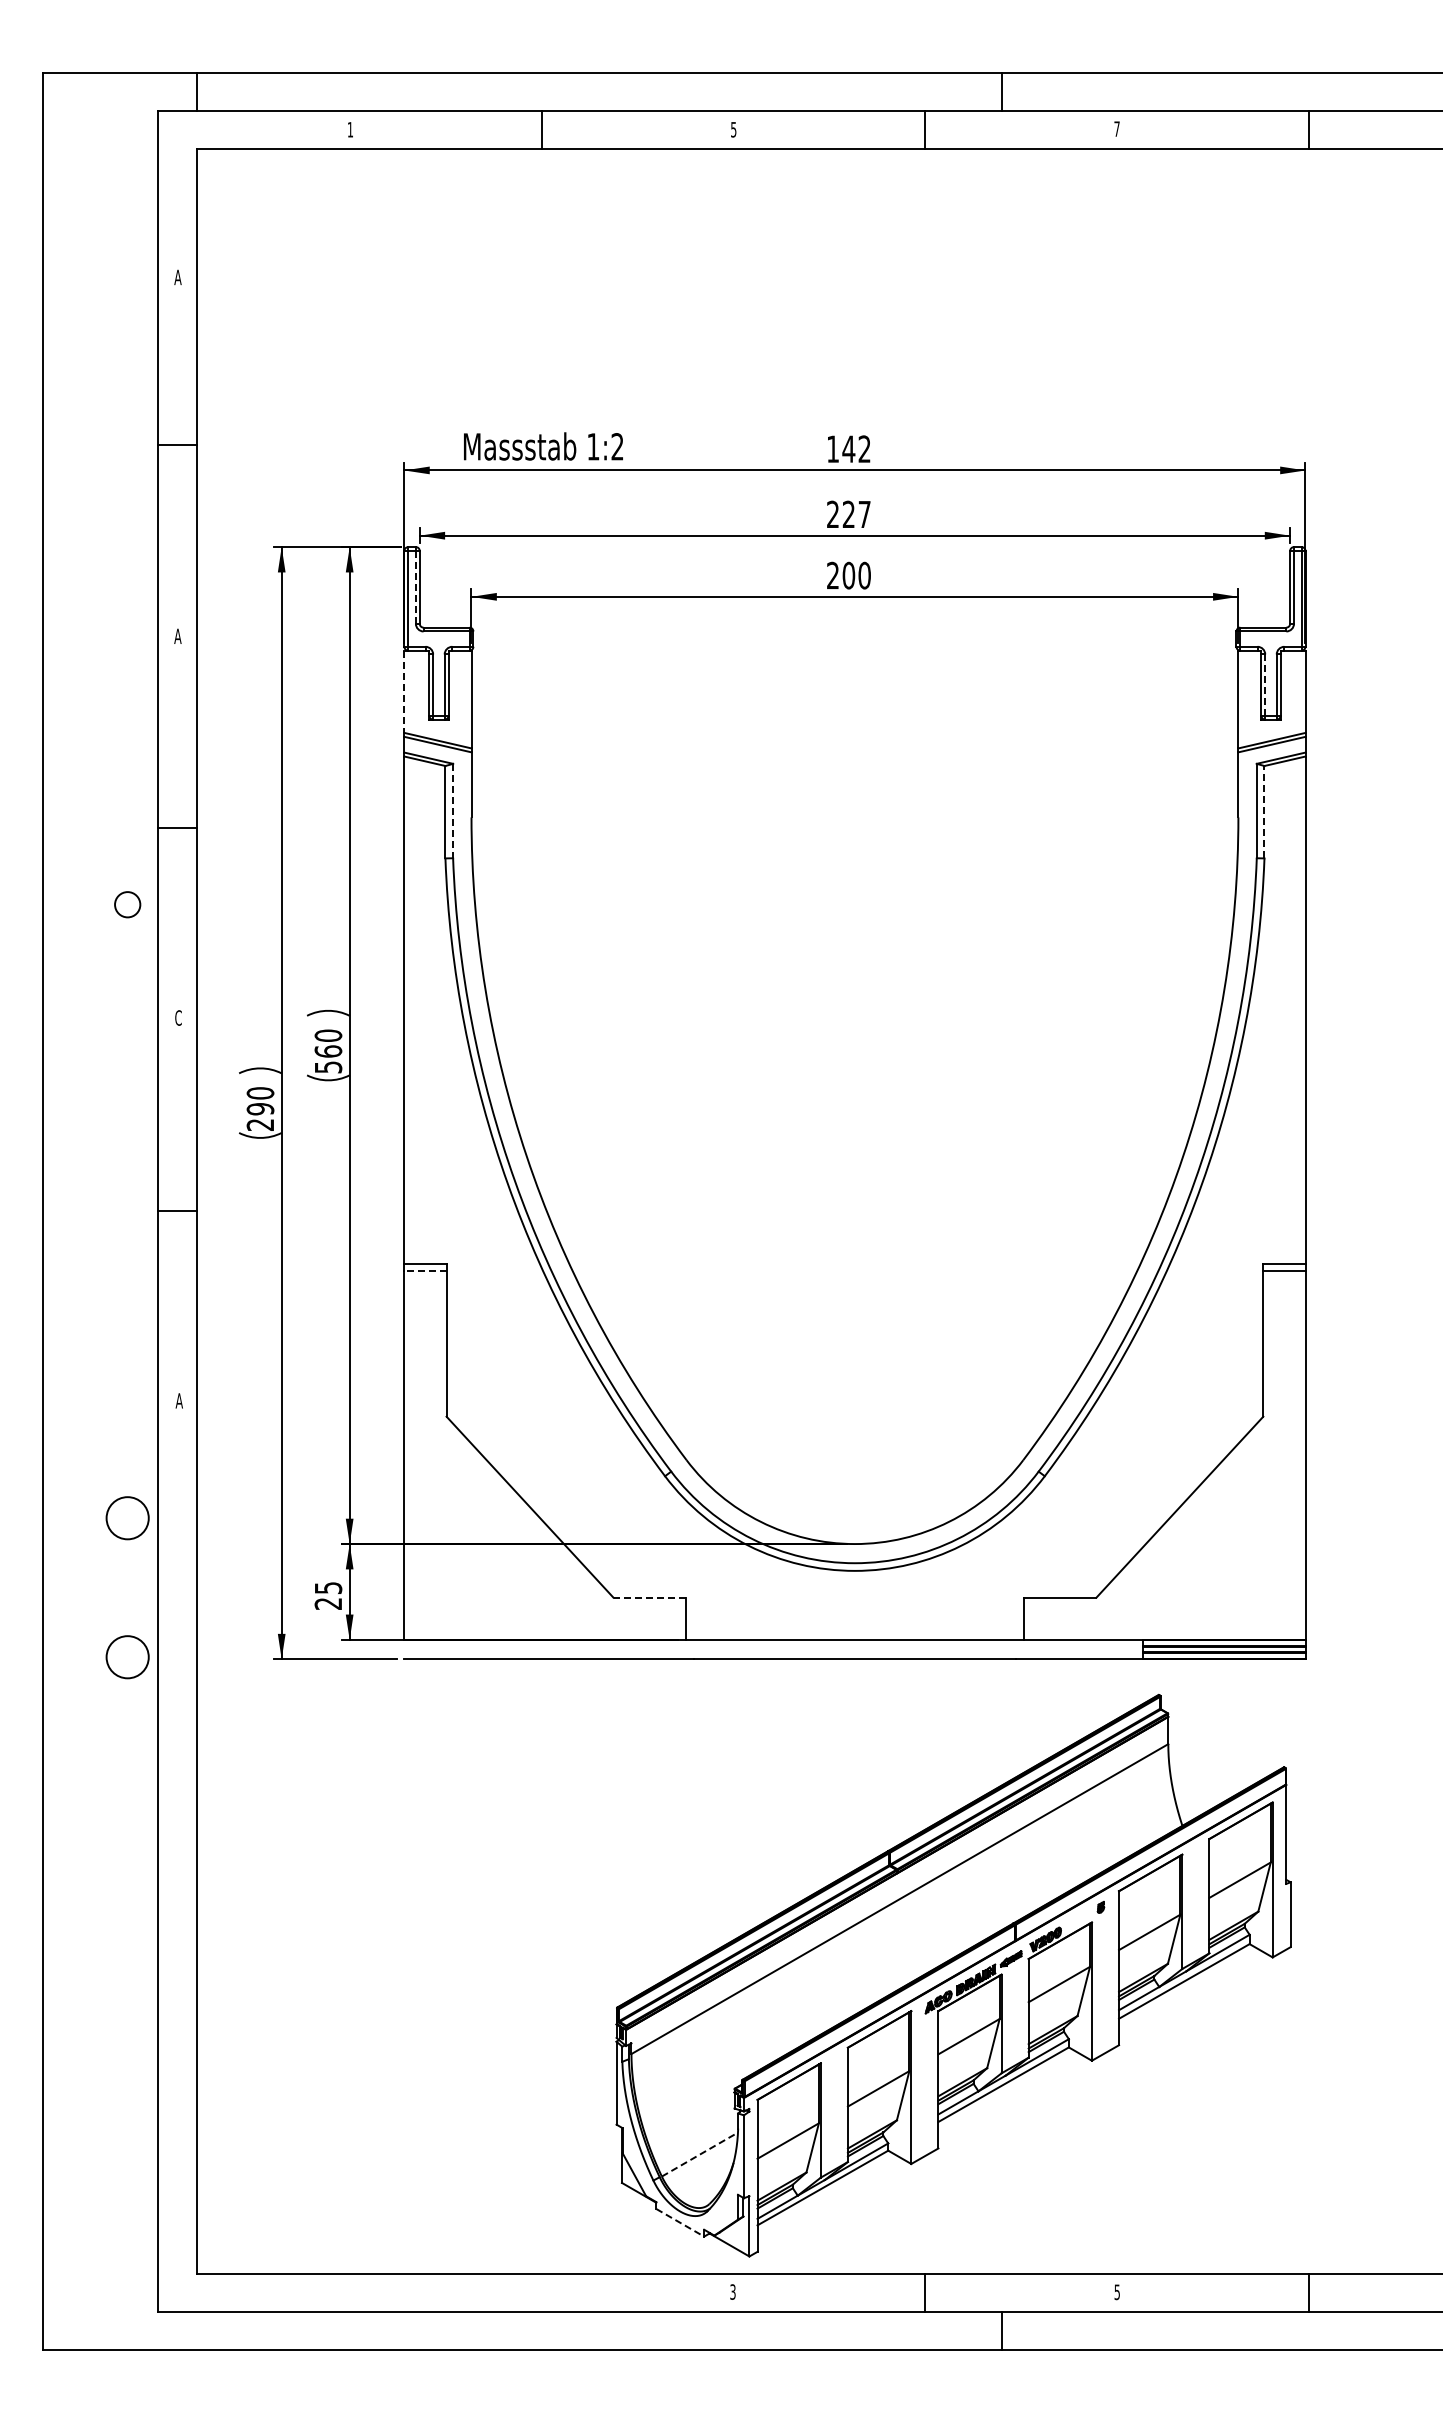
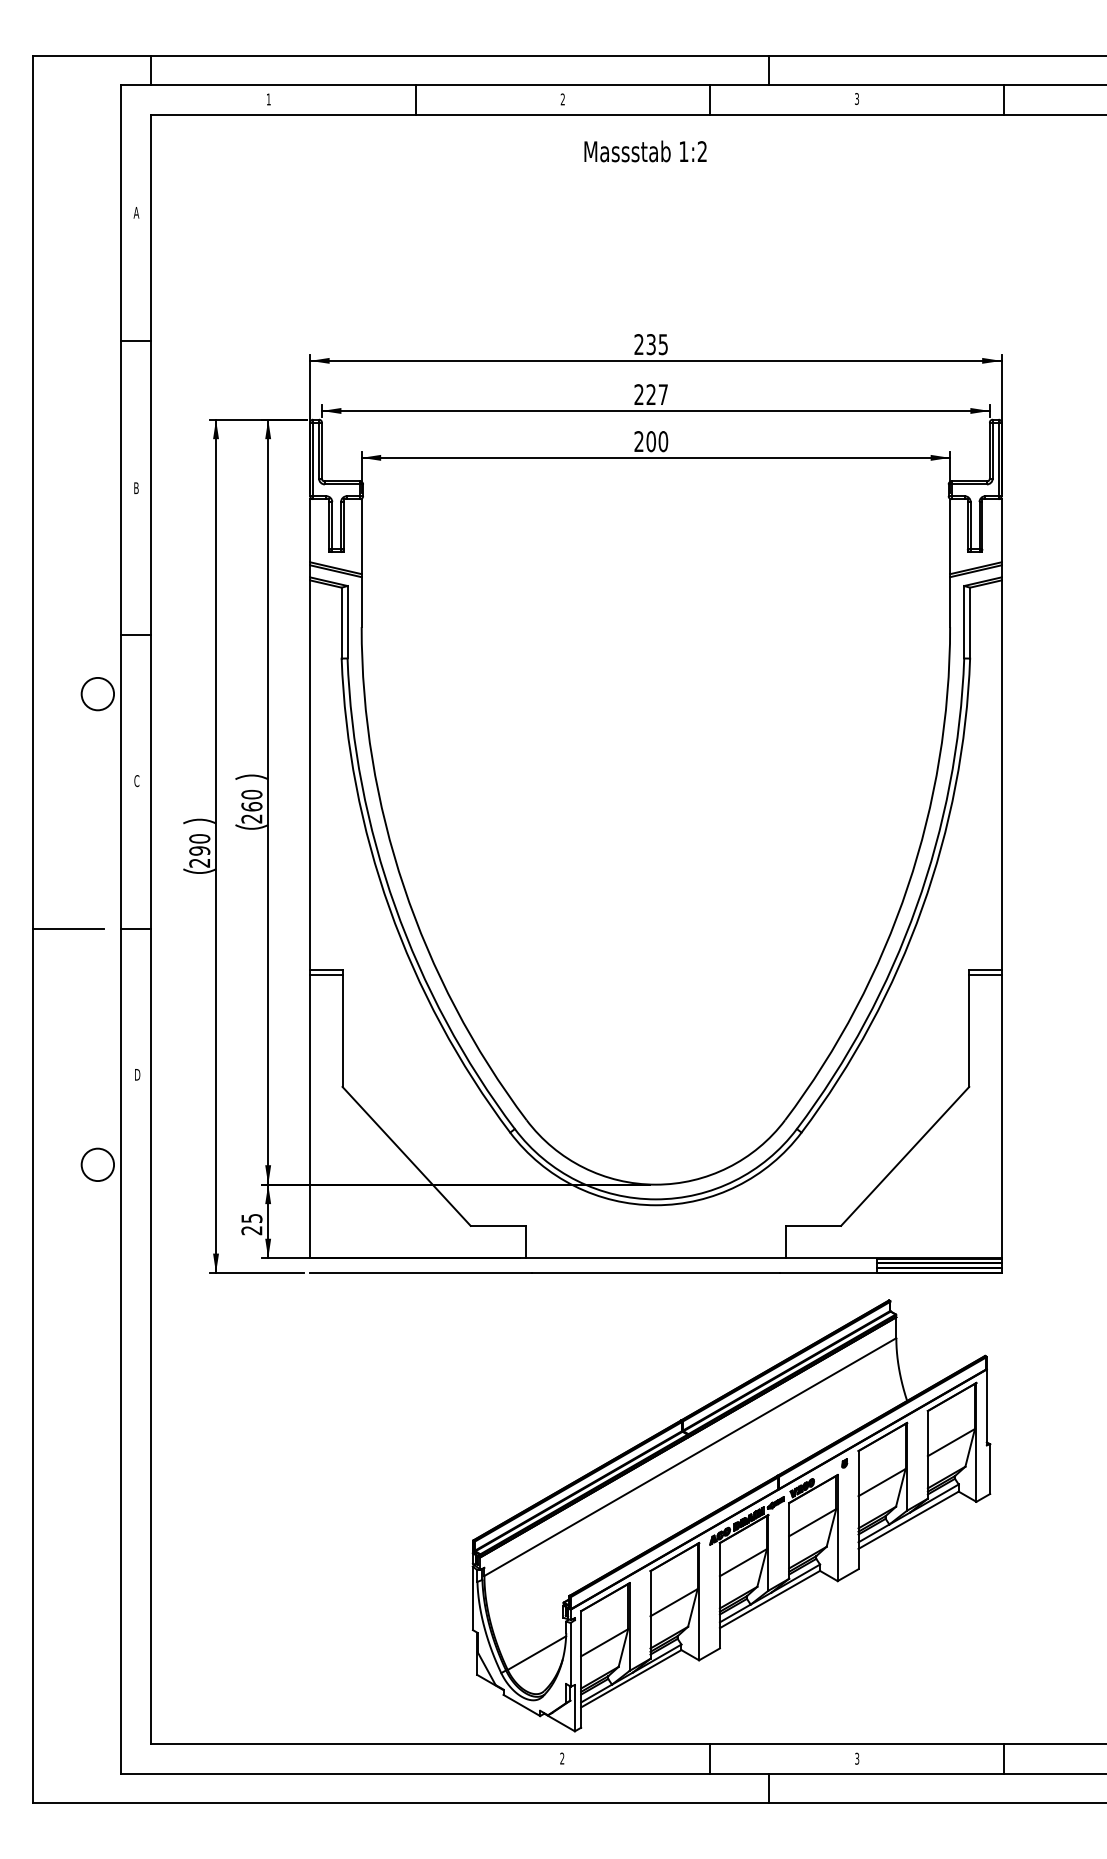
text: (1116, 128) -> (856, 98), 7 -> 3
text: (733, 129) -> (562, 99), 5 -> 2
text: (543, 446) -> (645, 151), moved
text: (848, 449) -> (650, 344), 142 -> 235
line: (415, 586) -> (318, 449), dashed -> solid
text: (177, 635) -> (136, 487), A -> B
line: (1265, 685) -> (970, 525), dashed -> solid
line: (404, 692) -> (310, 531), dashed -> solid
line: (453, 811) -> (347, 622), dashed -> solid
line: (1264, 811) -> (970, 622), dashed -> solid
circle: (127, 904) -> (97, 693), size x1.67
text: (328, 1067) -> (251, 819), 560 -> 260
line: (89, 1211) -> (68, 929), added
line: (425, 1270) -> (326, 974), dashed -> solid
text: (178, 1400) -> (136, 1074), A -> D
line: (649, 1597) -> (498, 1225), dashed -> solid
circle: (127, 1657) -> (97, 1271), removed
line: (699, 2154) -> (536, 1653), dashed -> solid
line: (680, 2222) -> (522, 1705), dashed -> solid
text: (1116, 2291) -> (856, 1758), 5 -> 3
text: (732, 2292) -> (561, 1758), 3 -> 2

